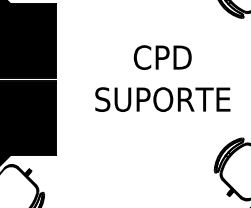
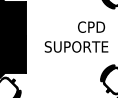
text: (162, 56) -> (91, 26), moved

